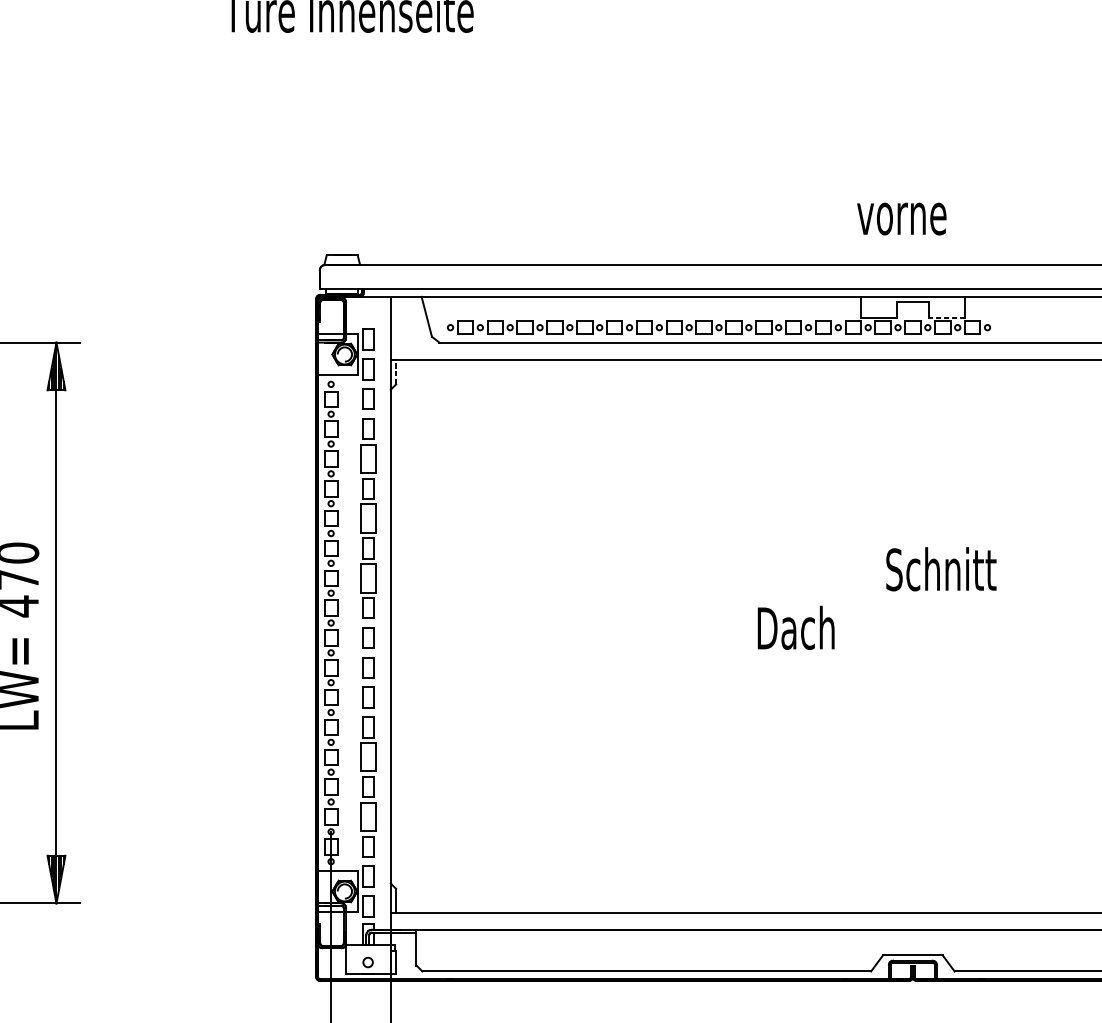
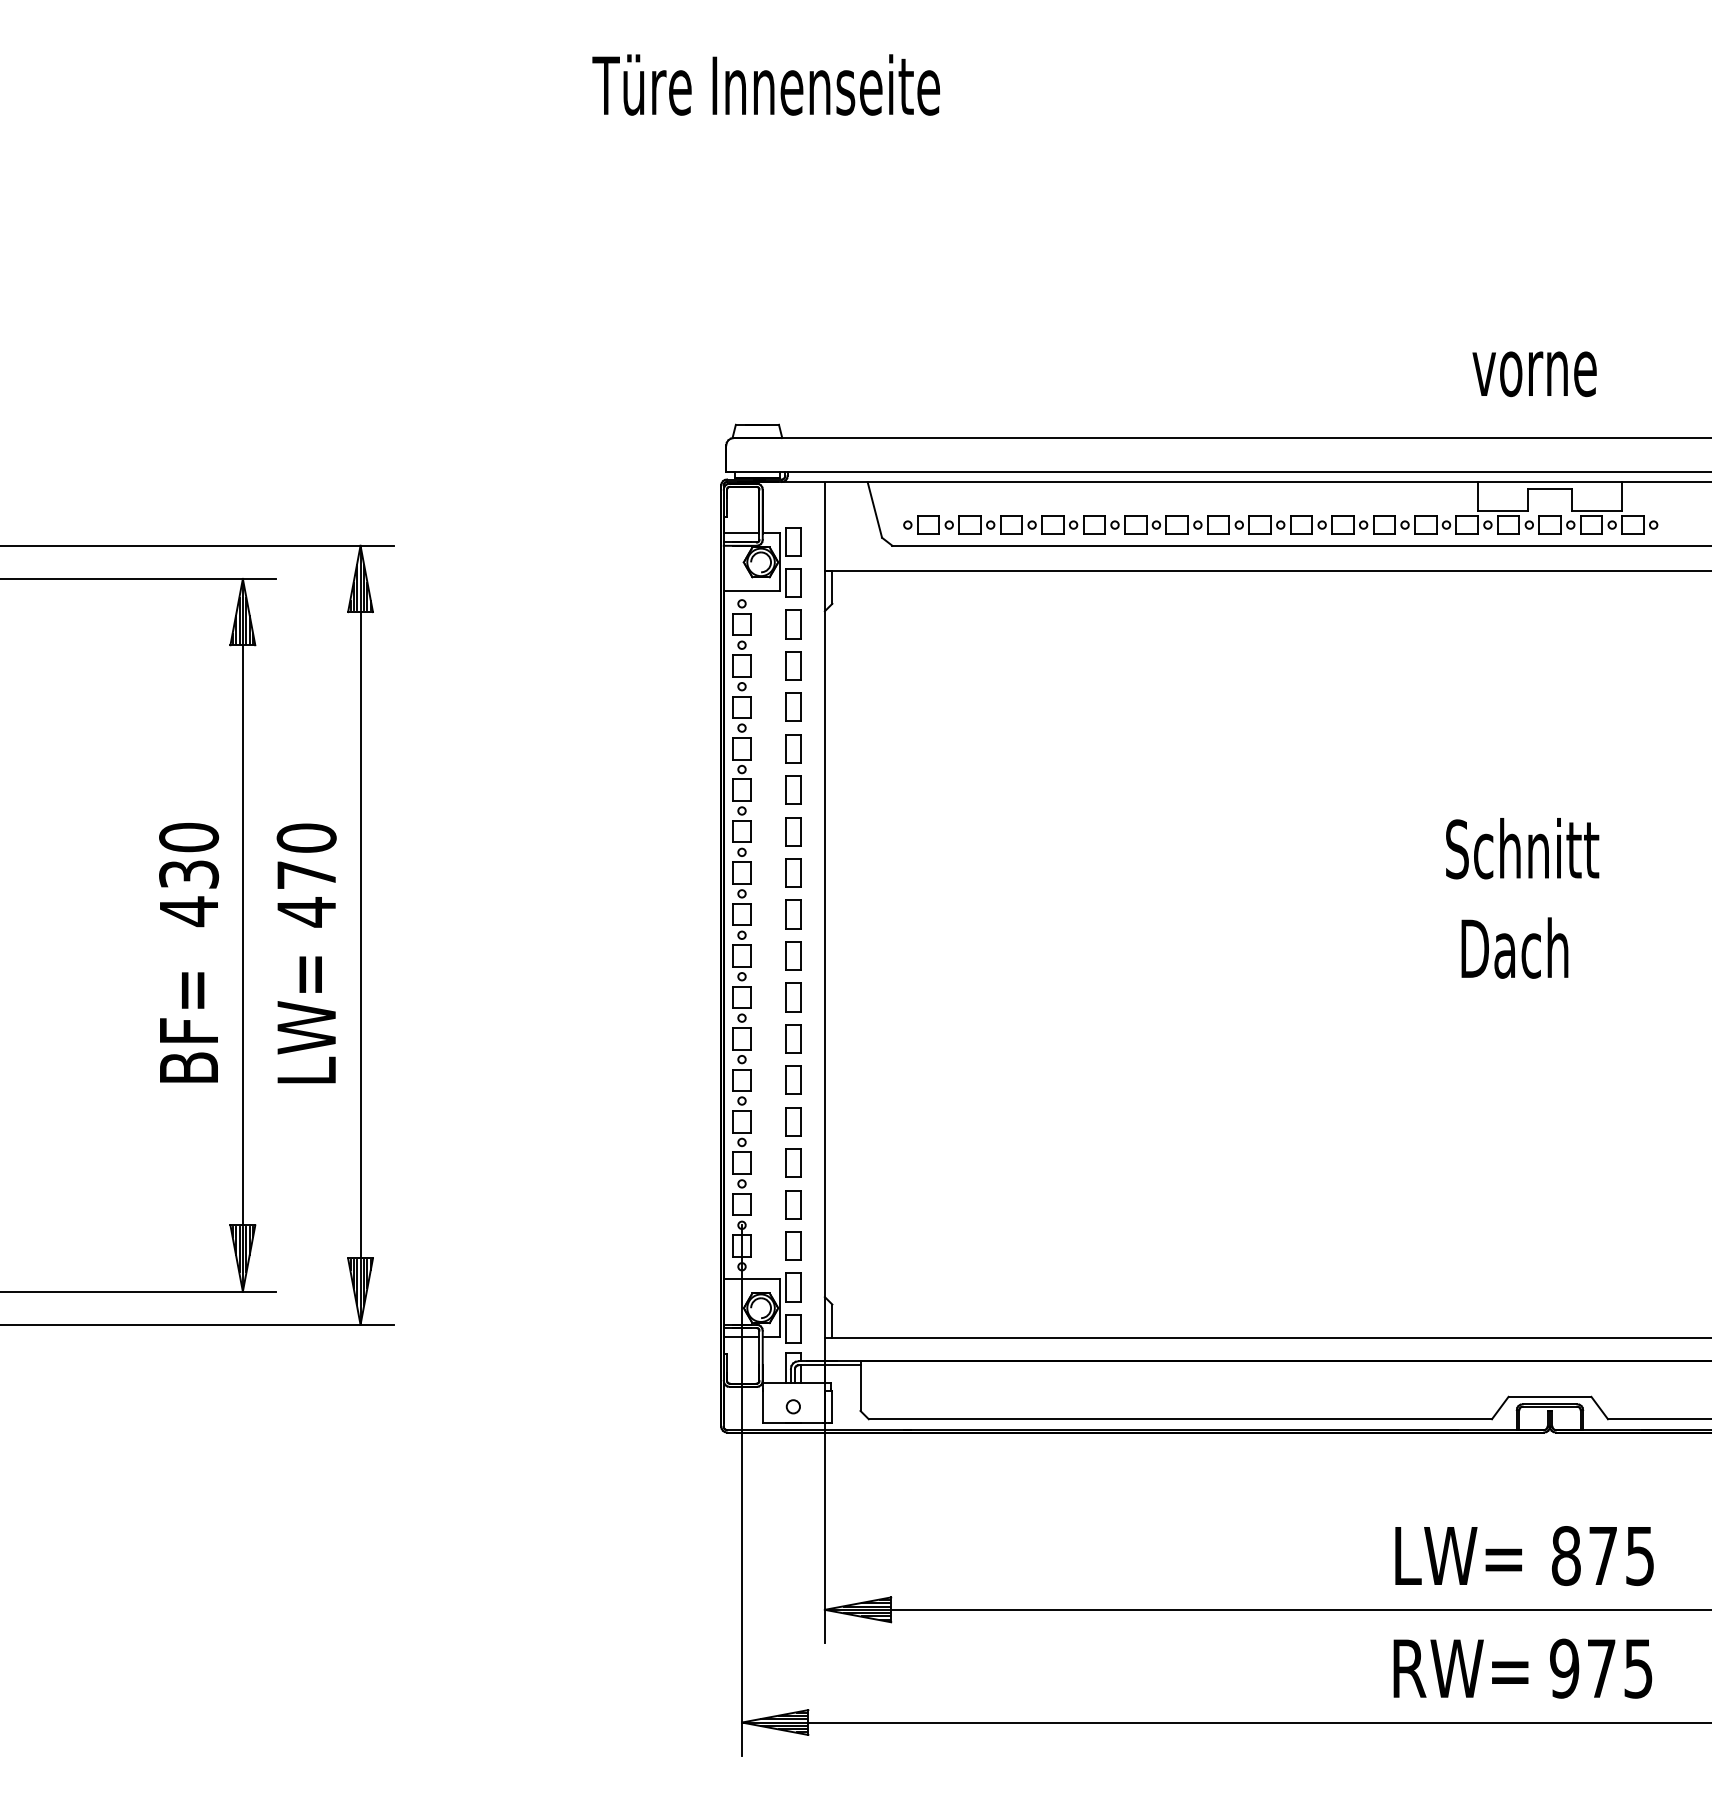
line: (947, 317) -> (1597, 511), dashed -> solid
line: (396, 372) -> (832, 587), dashed -> solid
part: (368, 458) -> (793, 706), size x0.71
part: (368, 518) -> (793, 789), size x0.71
text: (941, 569) -> (1522, 848), moved
part: (368, 577) -> (793, 872), size x0.71
text: (795, 627) -> (1514, 947), moved
part: (368, 757) -> (793, 1121), size x0.71
part: (368, 816) -> (793, 1204), size x0.71

